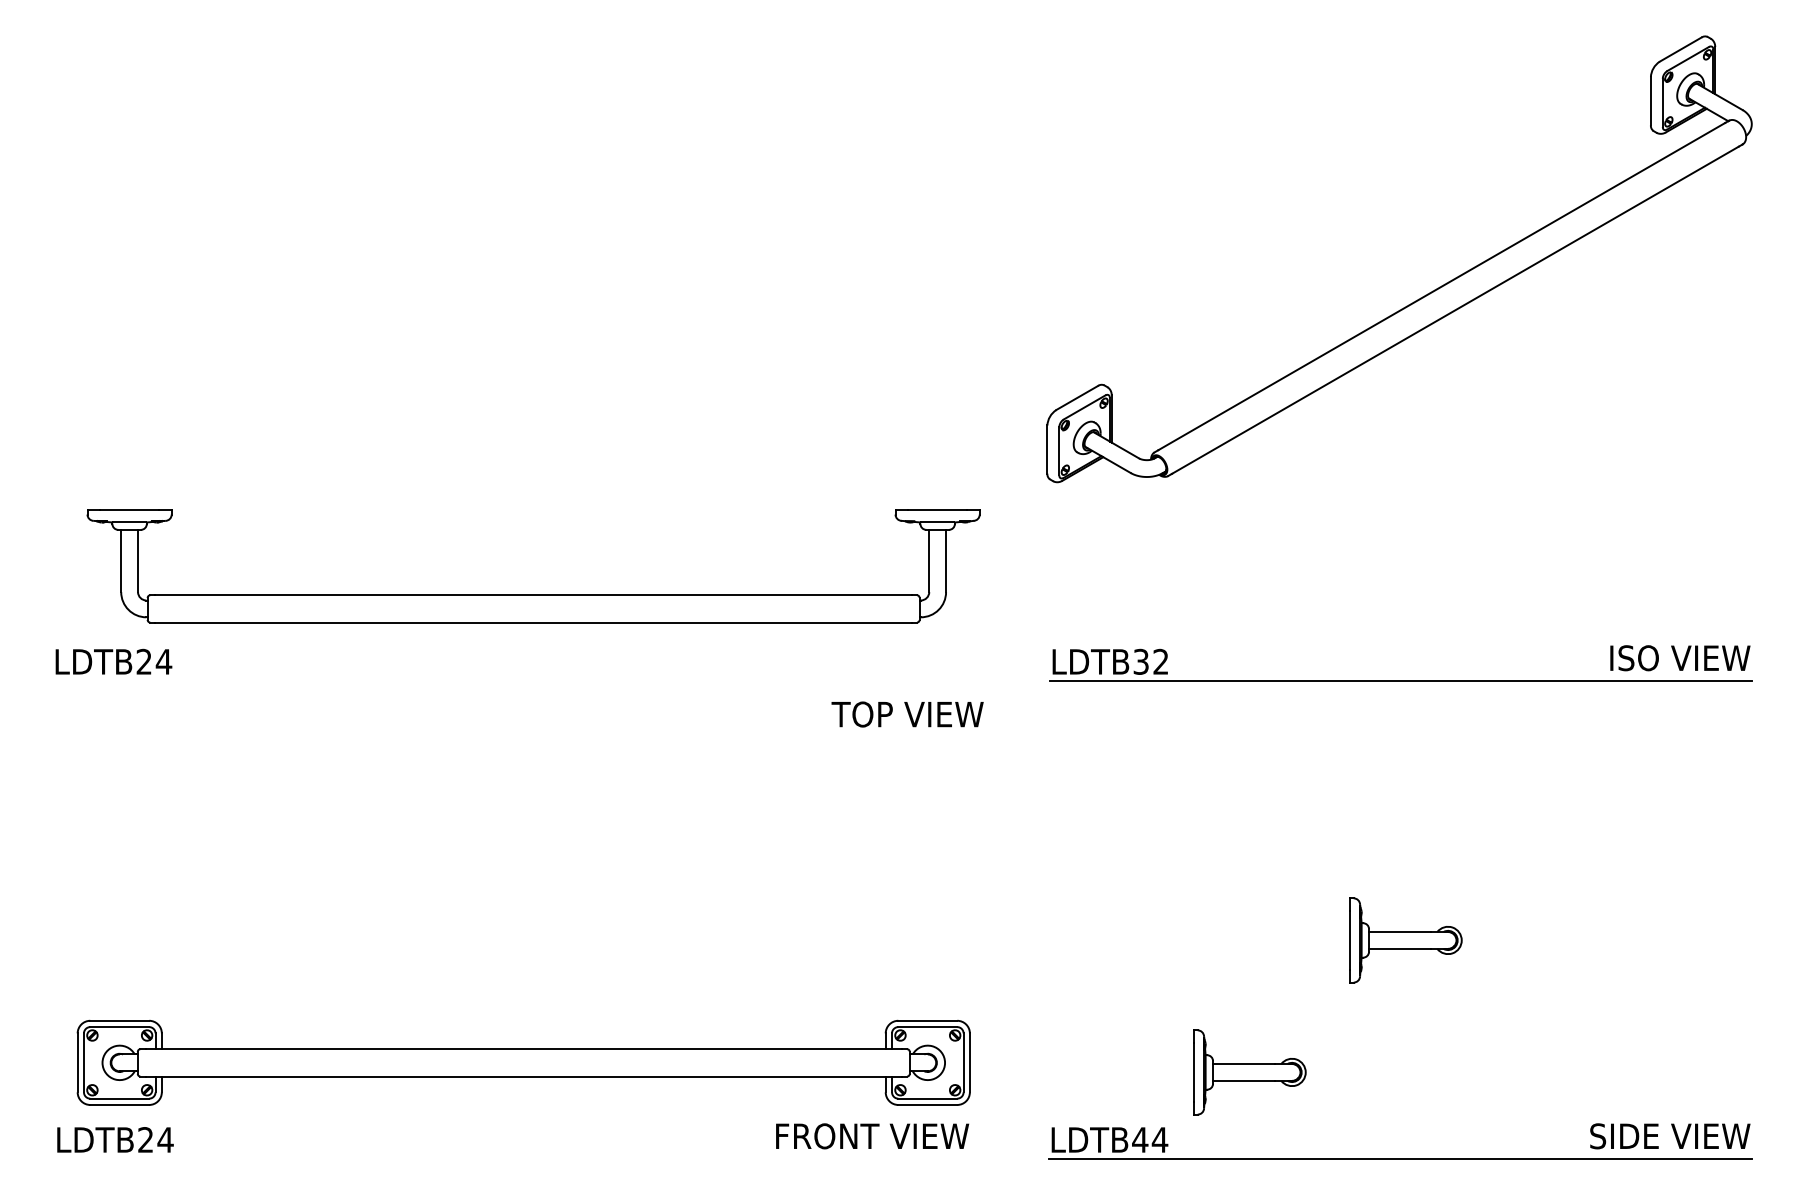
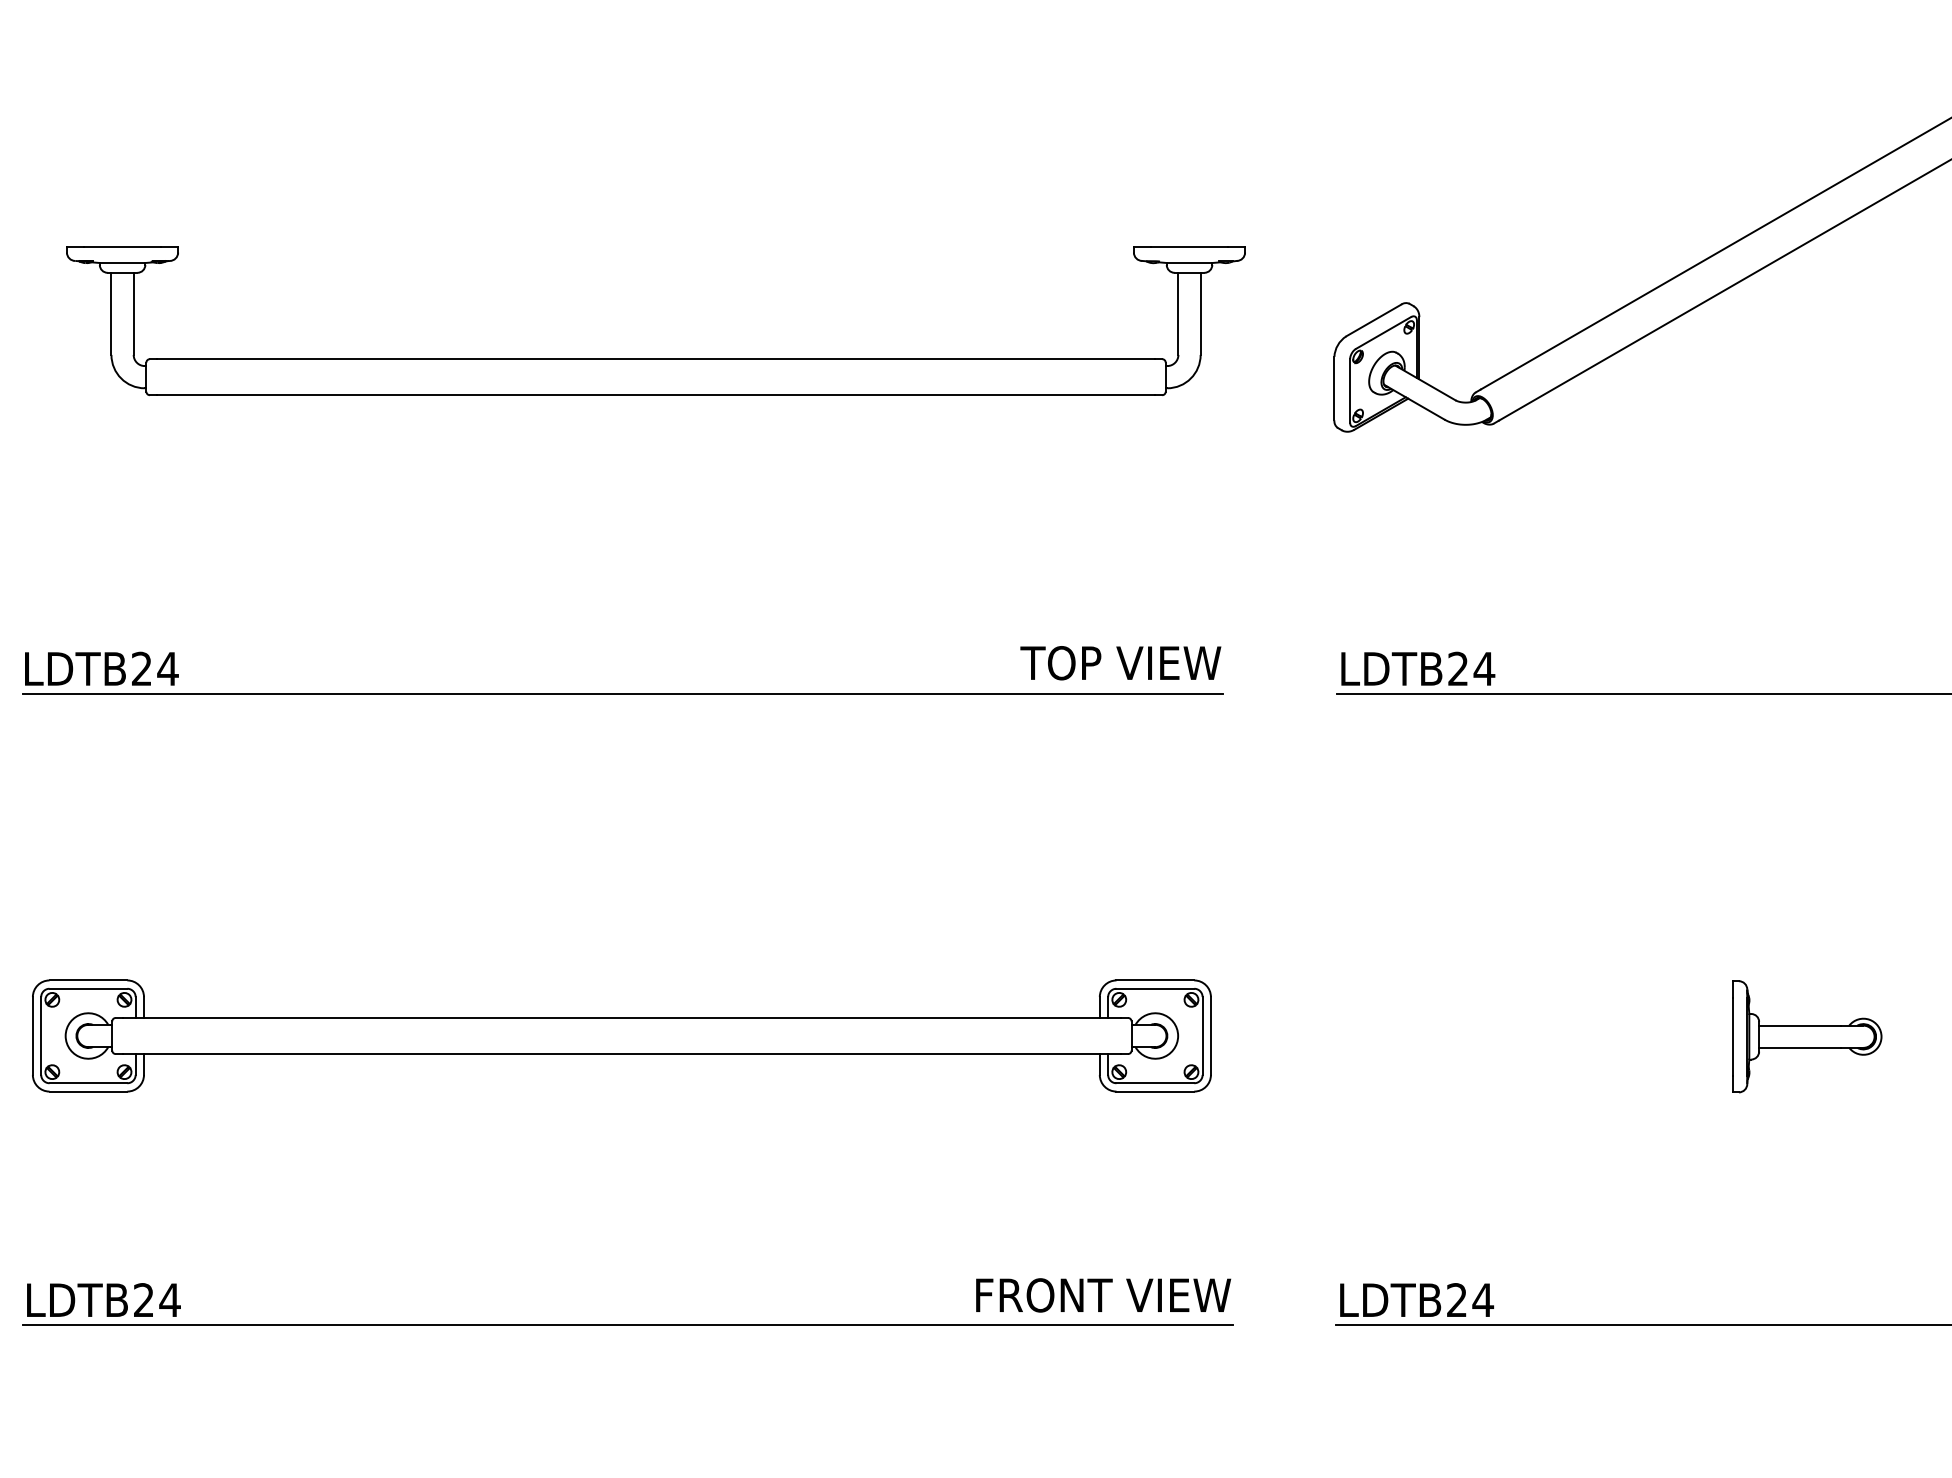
part: (533, 594) -> (655, 358), moved
text: (1151, 661) -> (1471, 668), LDTB32 -> LDTB24
line: (508, 680) -> (622, 693), added
text: (907, 714) -> (1120, 663), moved
part: (523, 1062) -> (621, 1035), moved
part: (1249, 1072) -> (1601, 1211), removed
text: (1140, 1139) -> (1457, 1299), LDTB44 -> LDTB24
line: (512, 1158) -> (628, 1324), added

